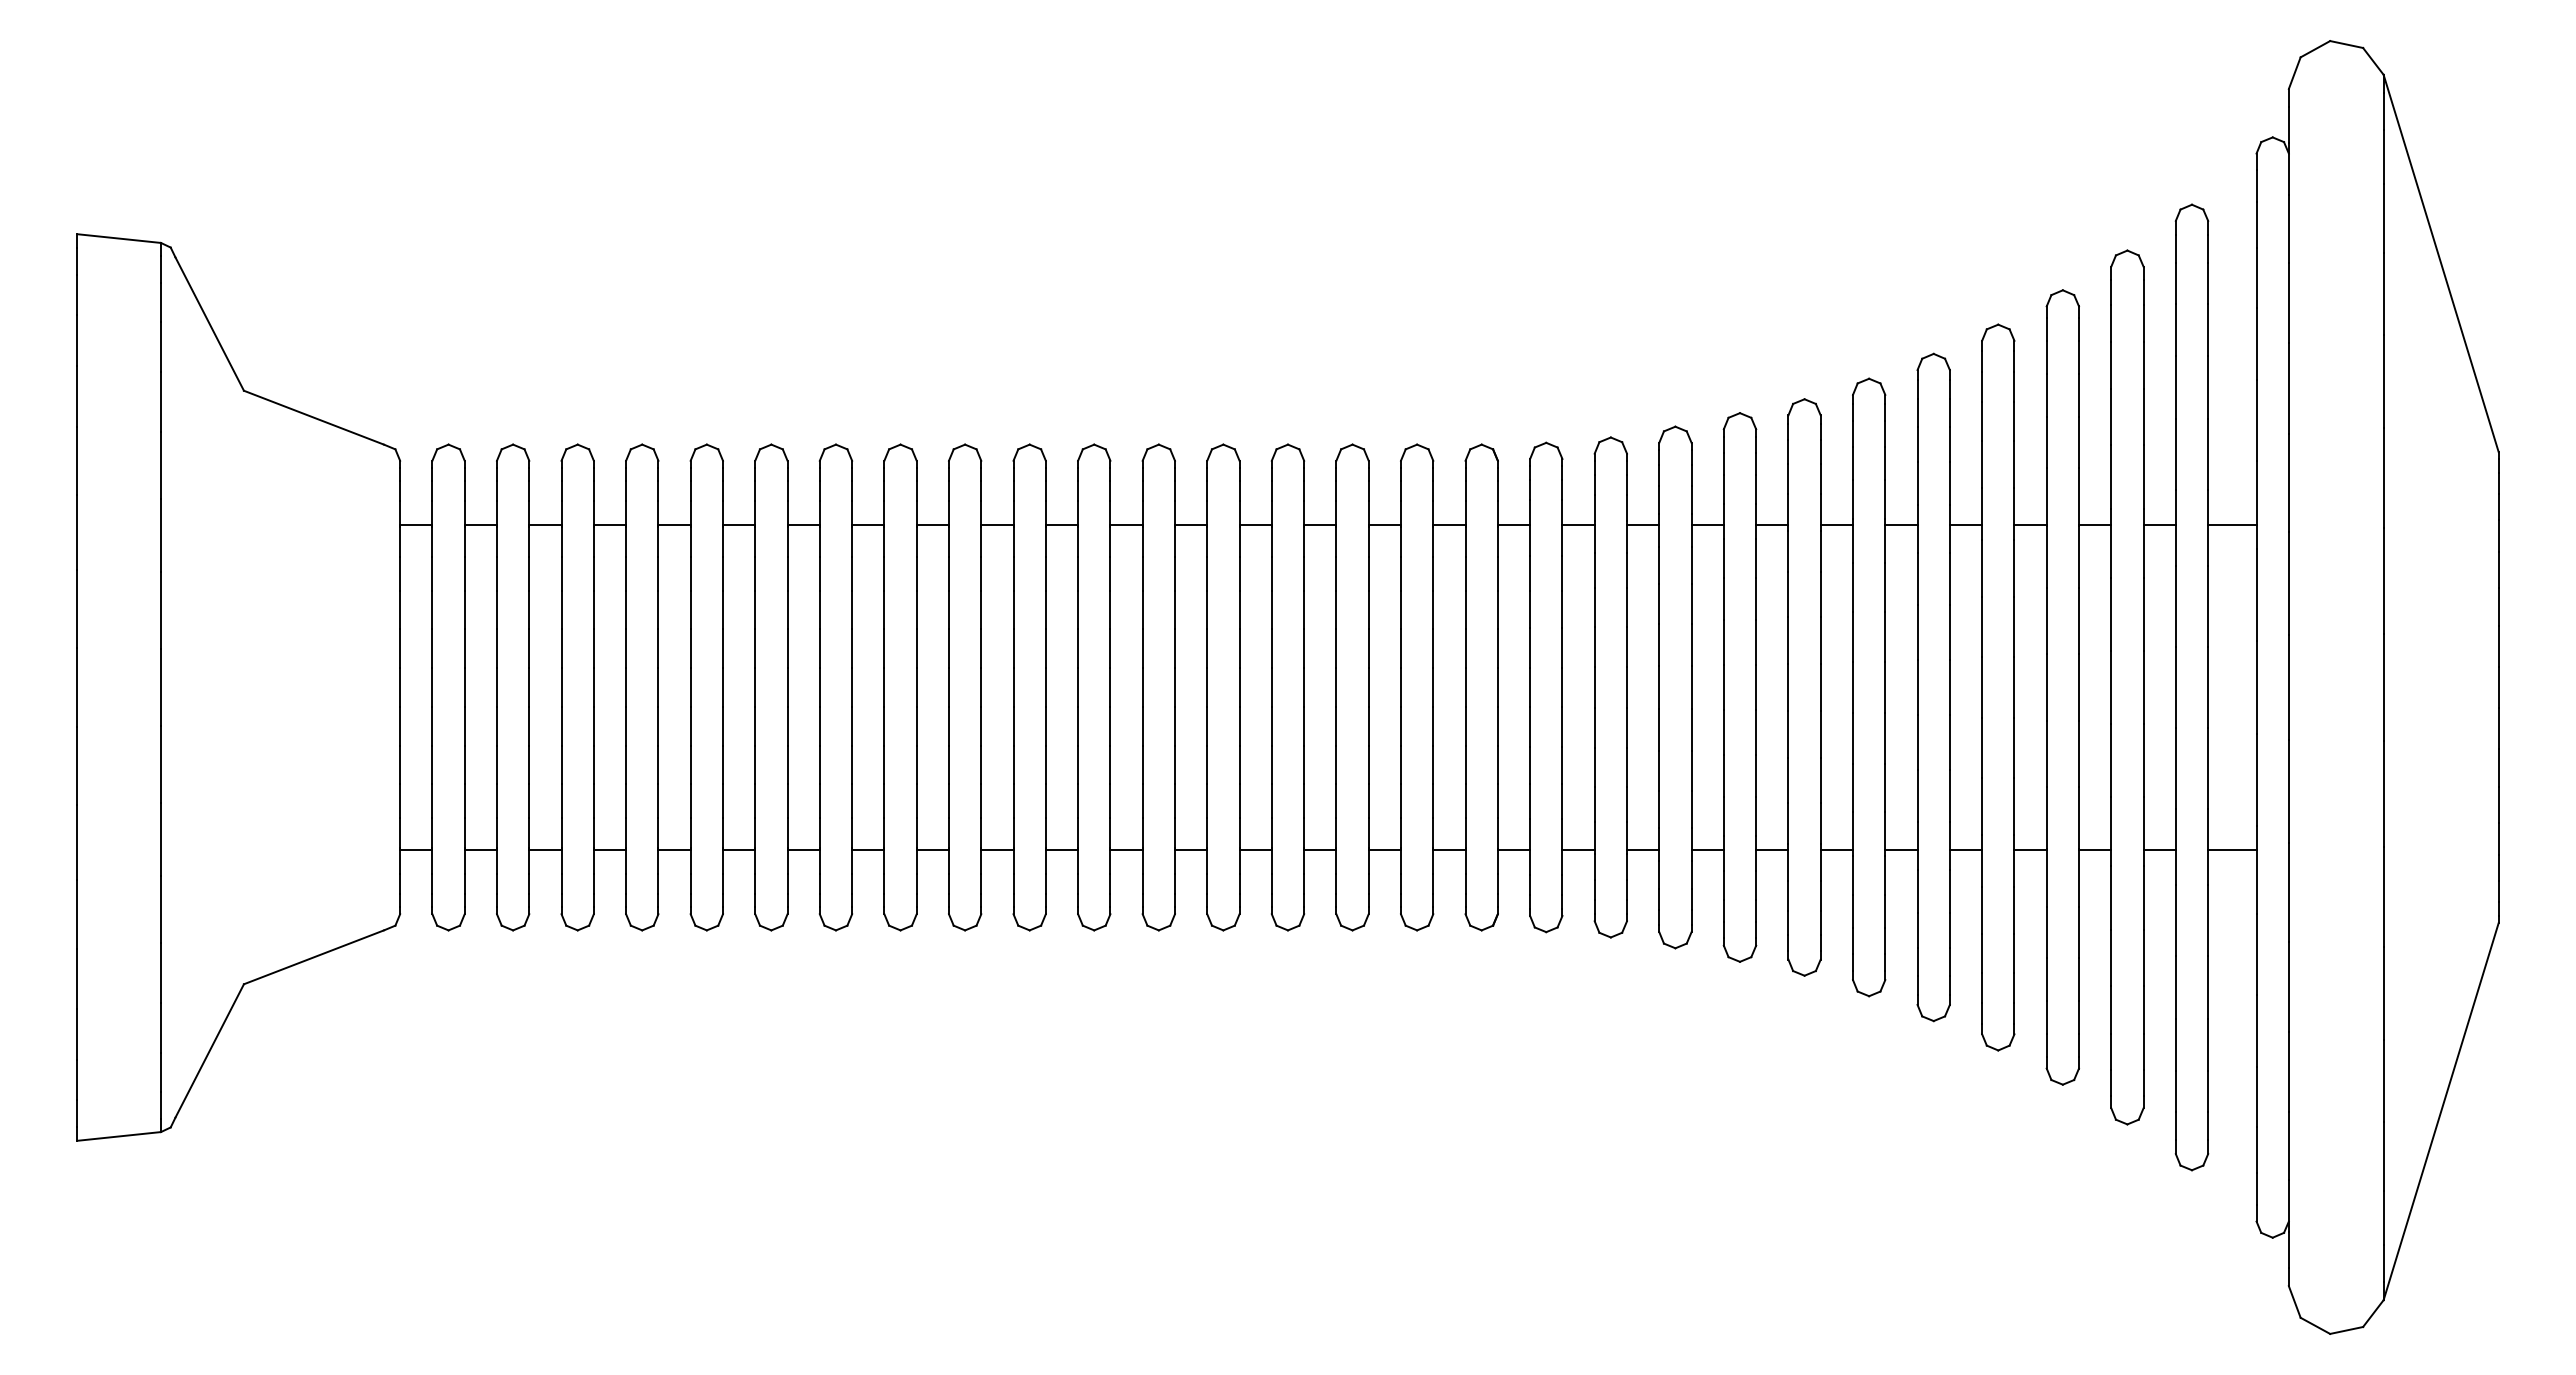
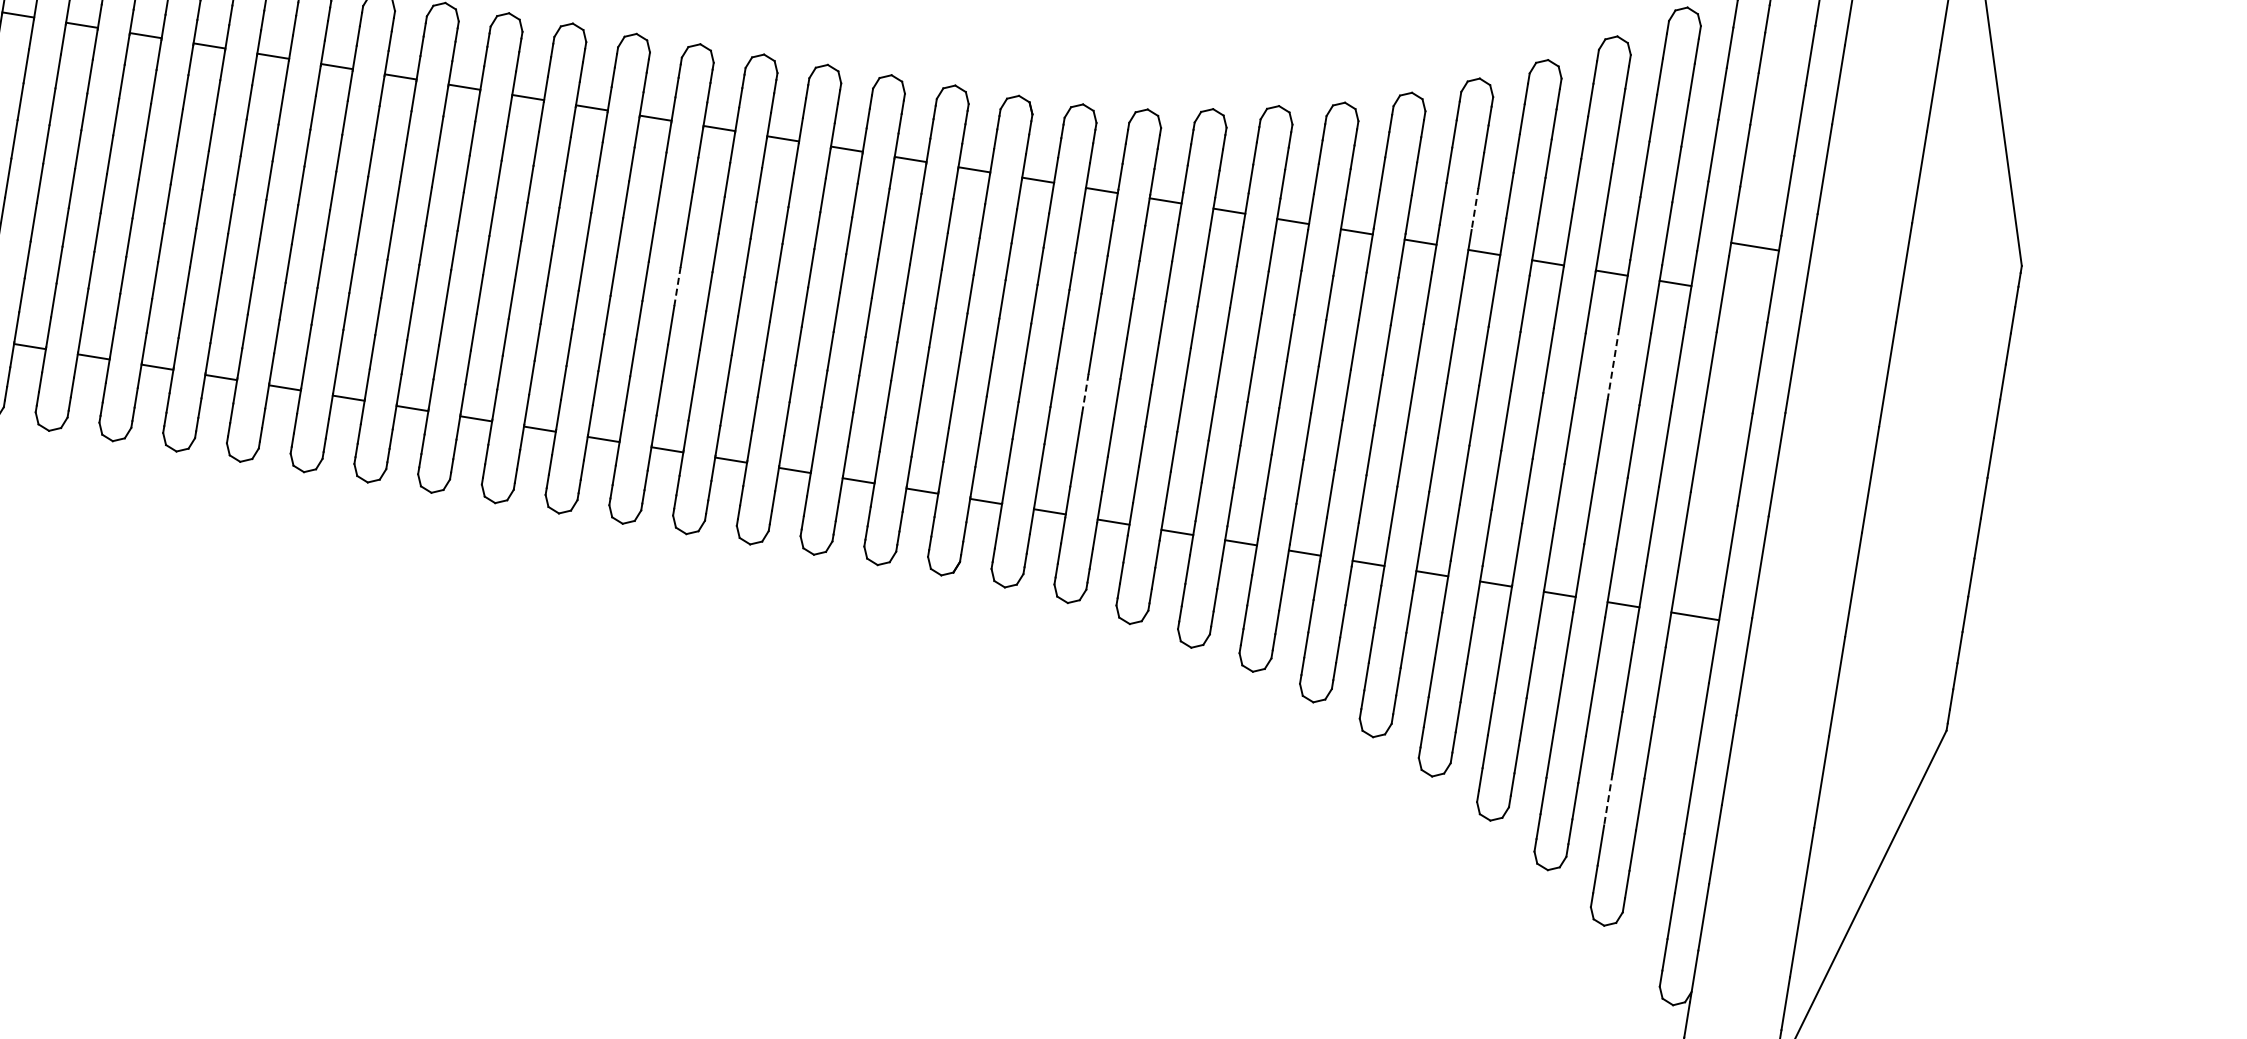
line: (1949, 483) -> (1474, 209), solid -> dashed
line: (2232, 524) -> (1755, 246), moved
line: (2111, 614) -> (1613, 364), solid -> dashed
line: (1174, 687) -> (677, 286), solid -> dashed
line: (1594, 728) -> (1085, 394), solid -> dashed
line: (2175, 1045) -> (1607, 799), solid -> dashed

